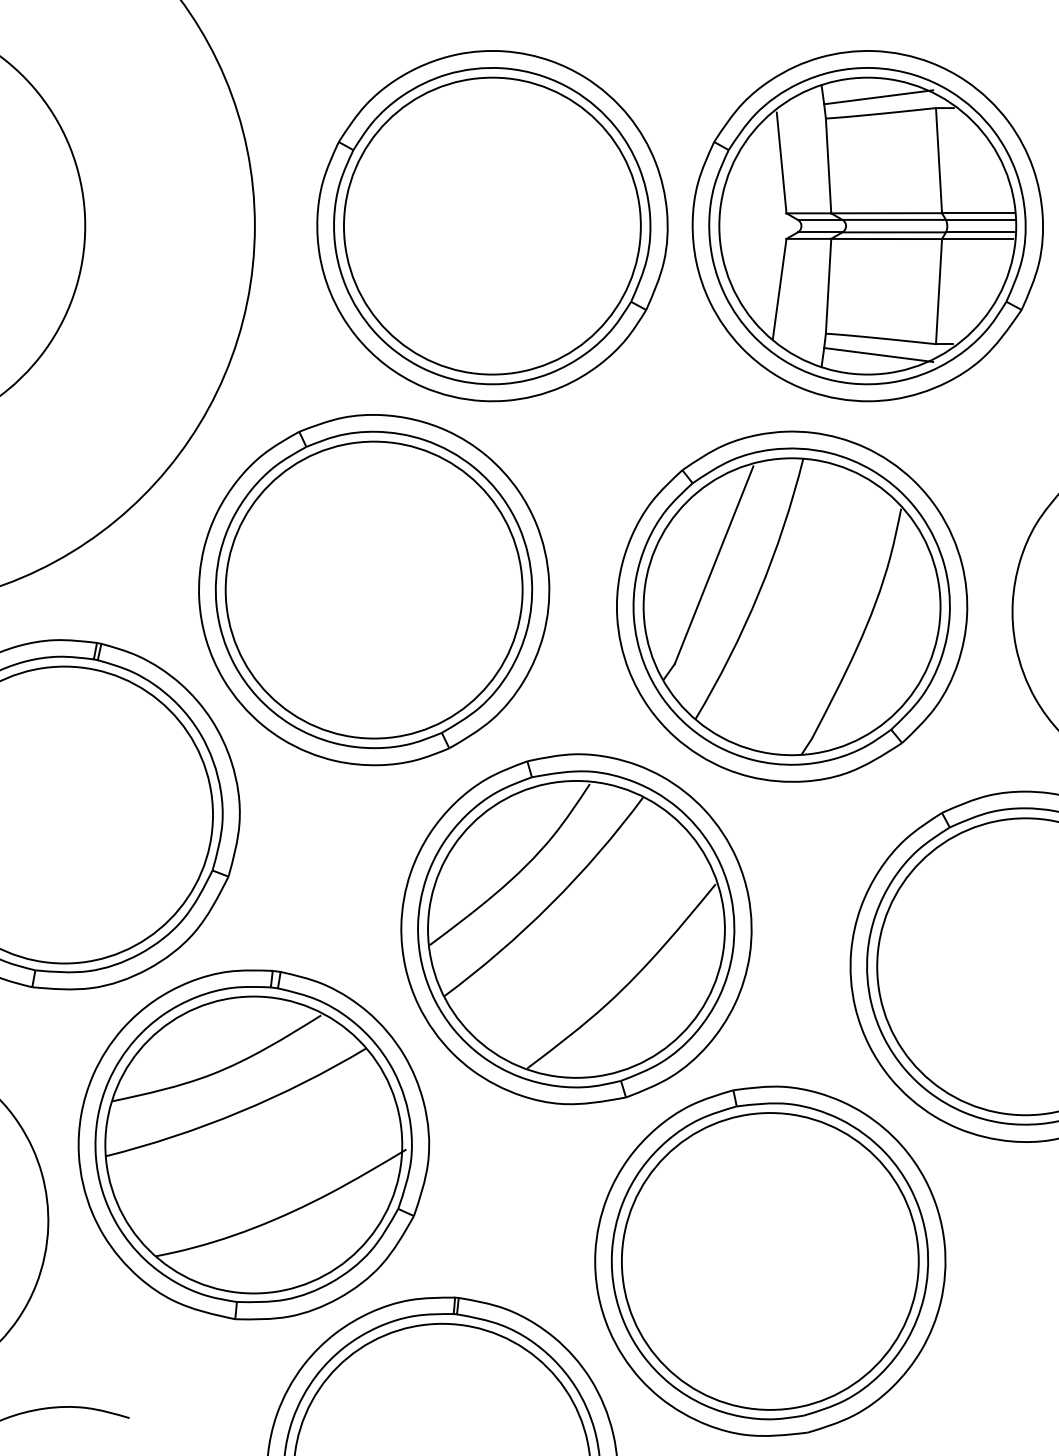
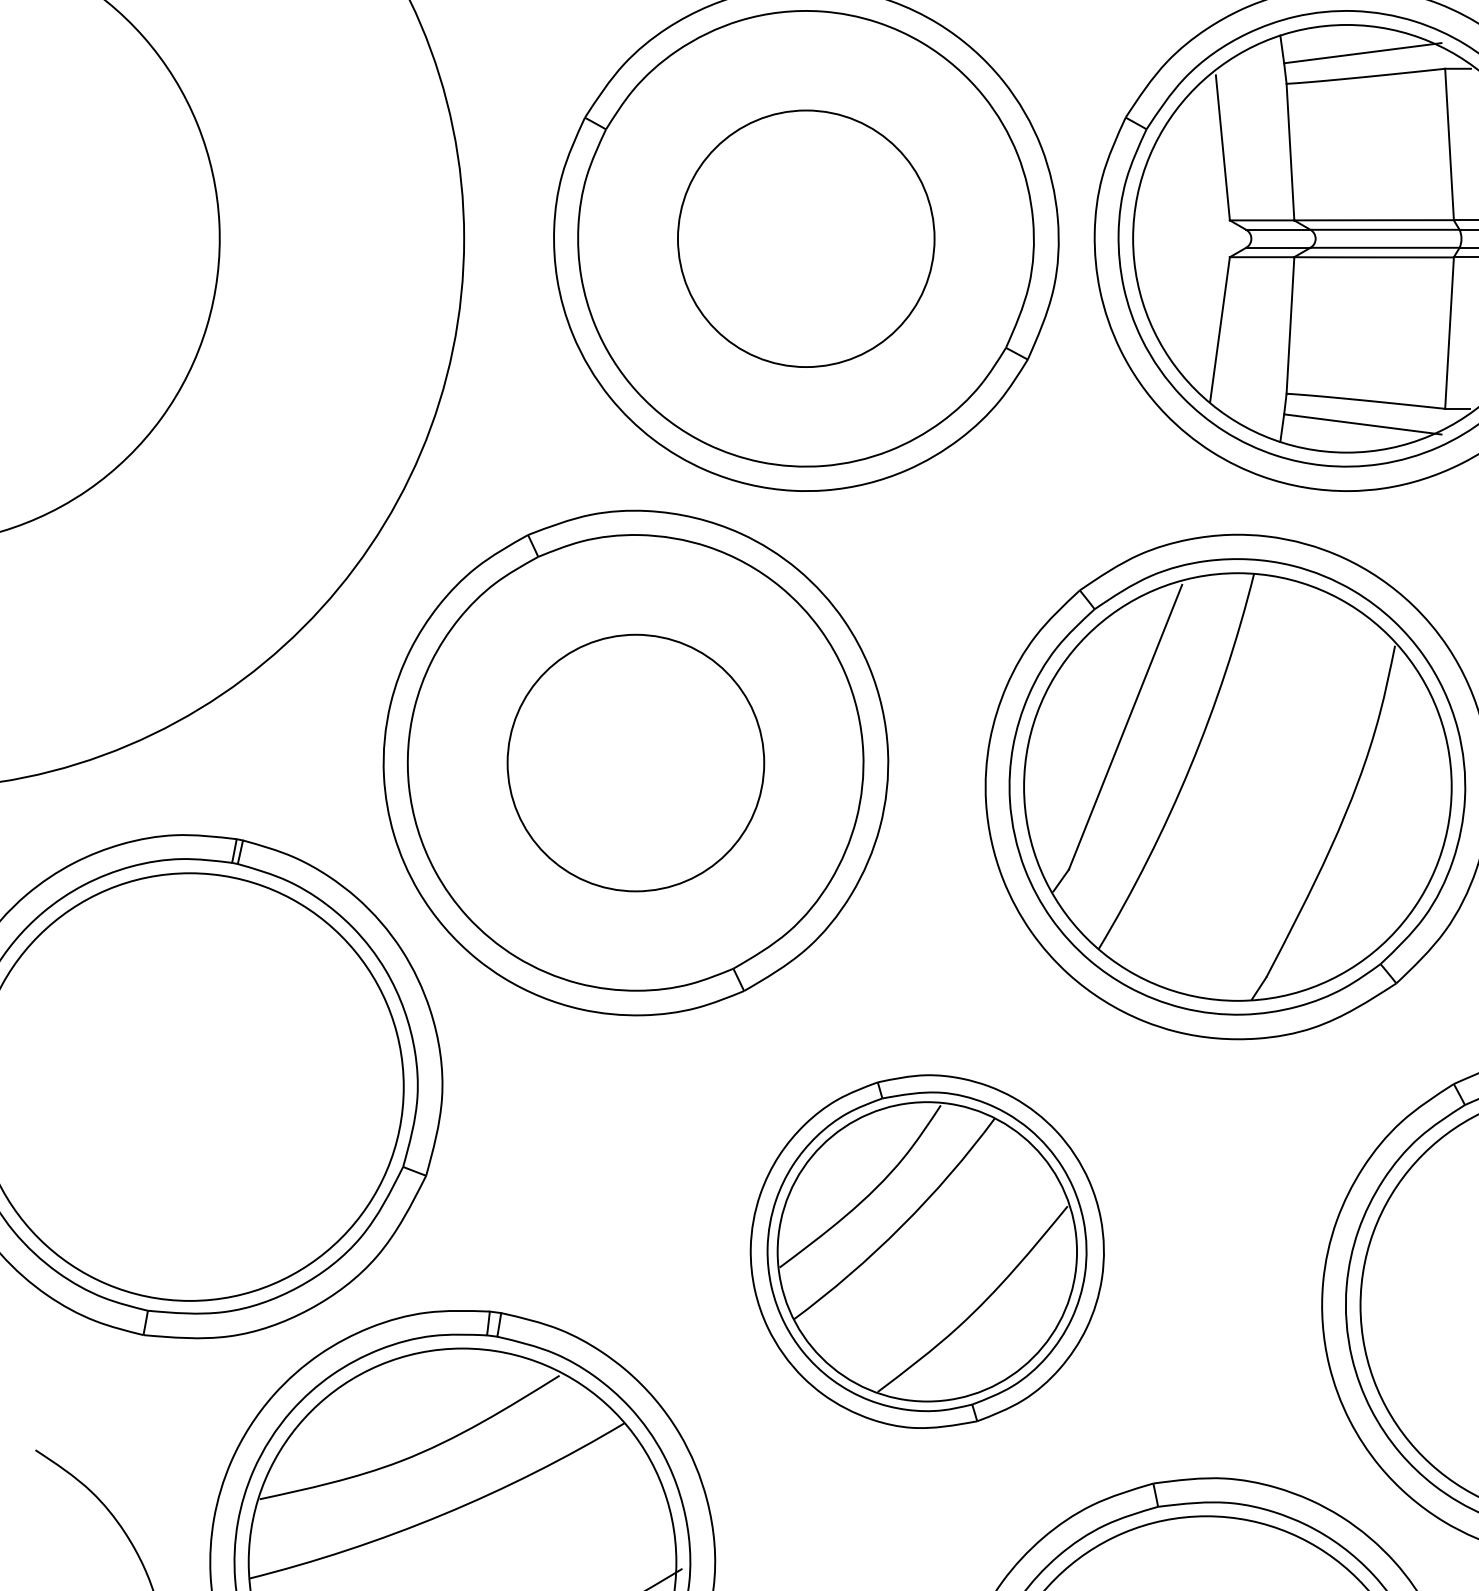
circle: (491, 225) -> (804, 237), size x0.6
circle: (373, 589) -> (634, 762), size x0.6
part: (576, 929) -> (927, 1251), size x0.7

